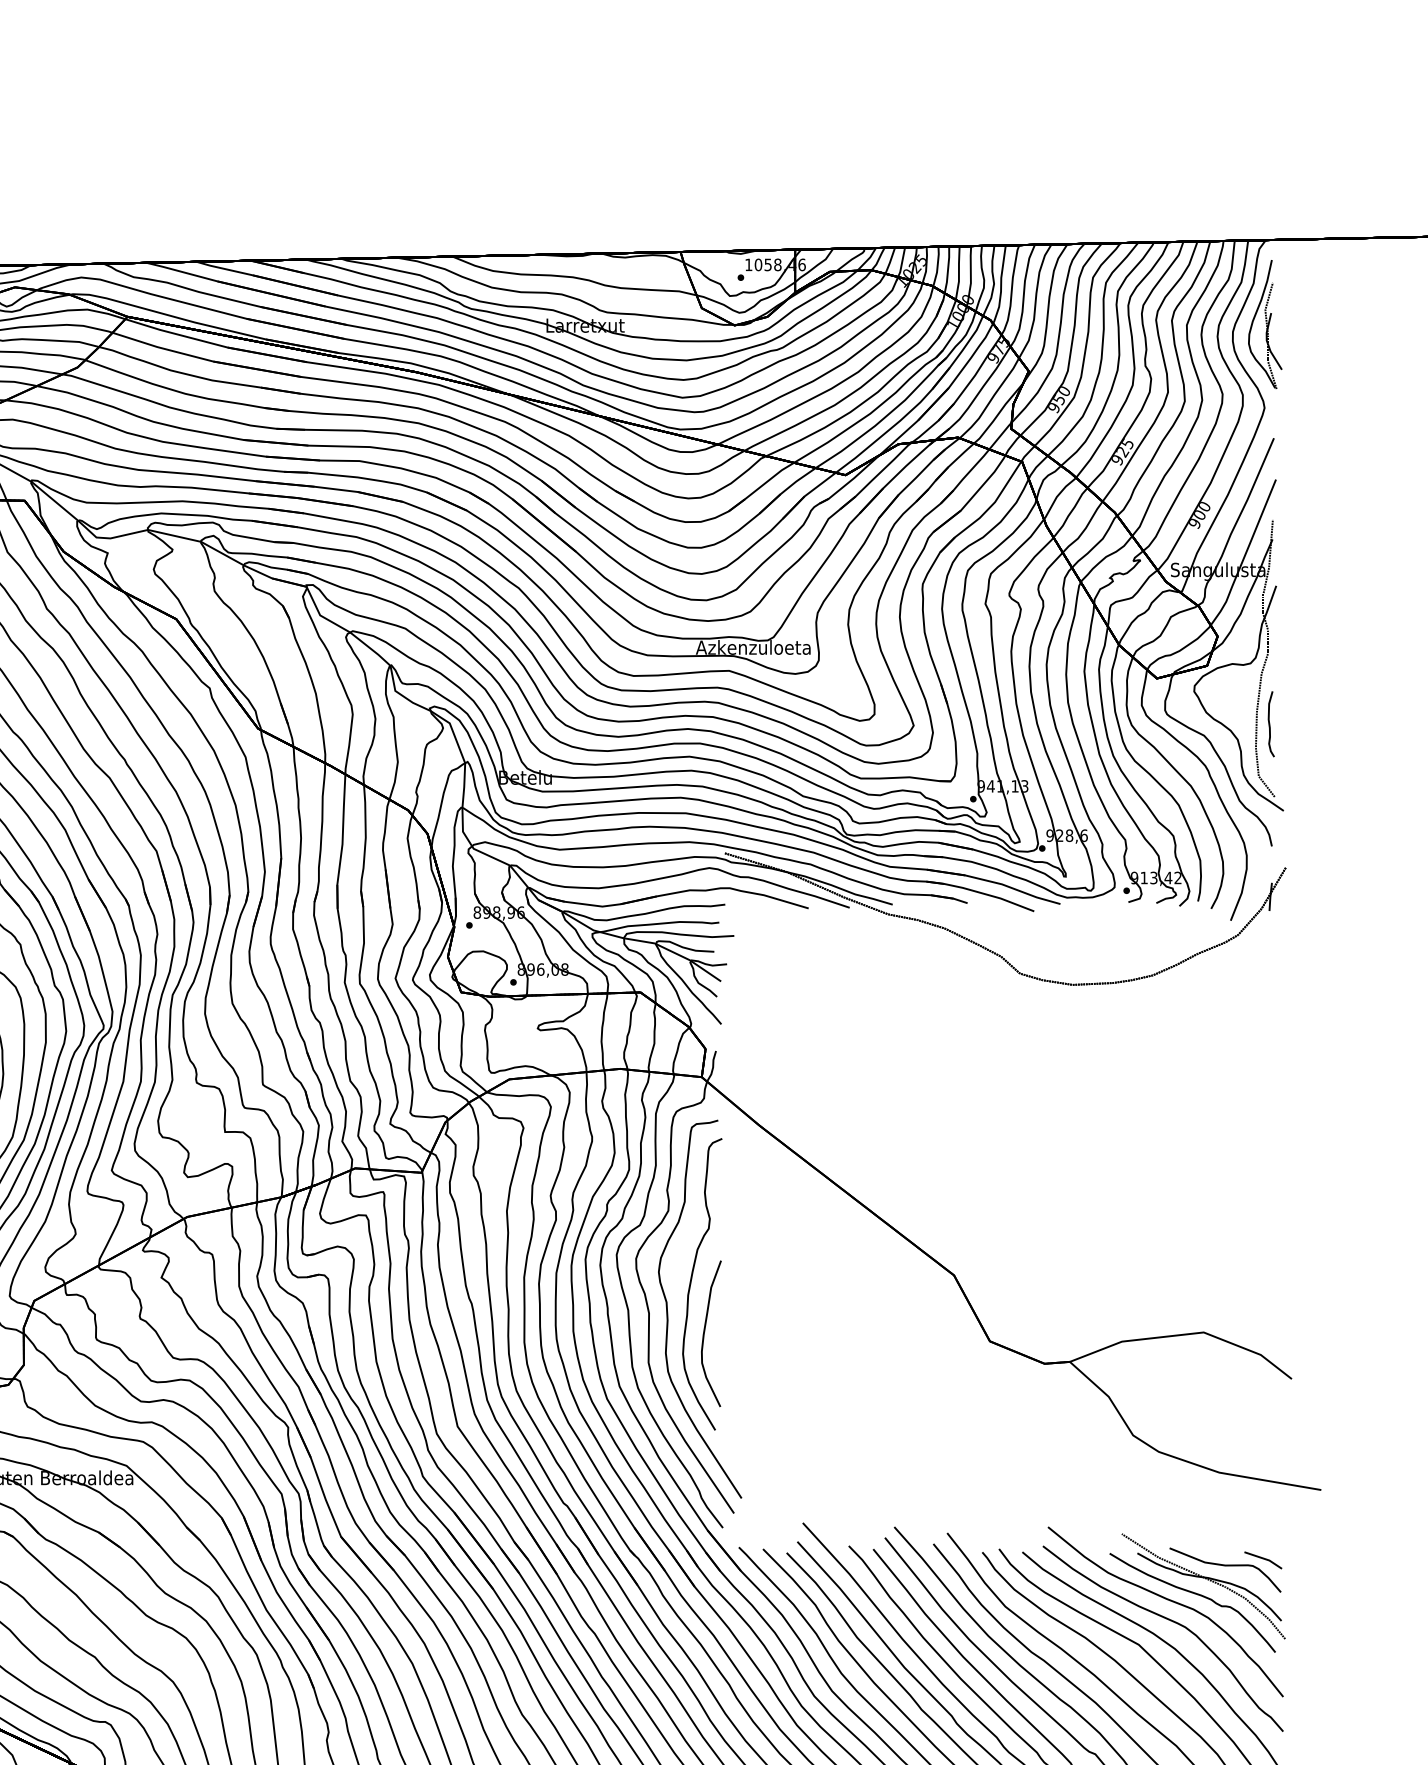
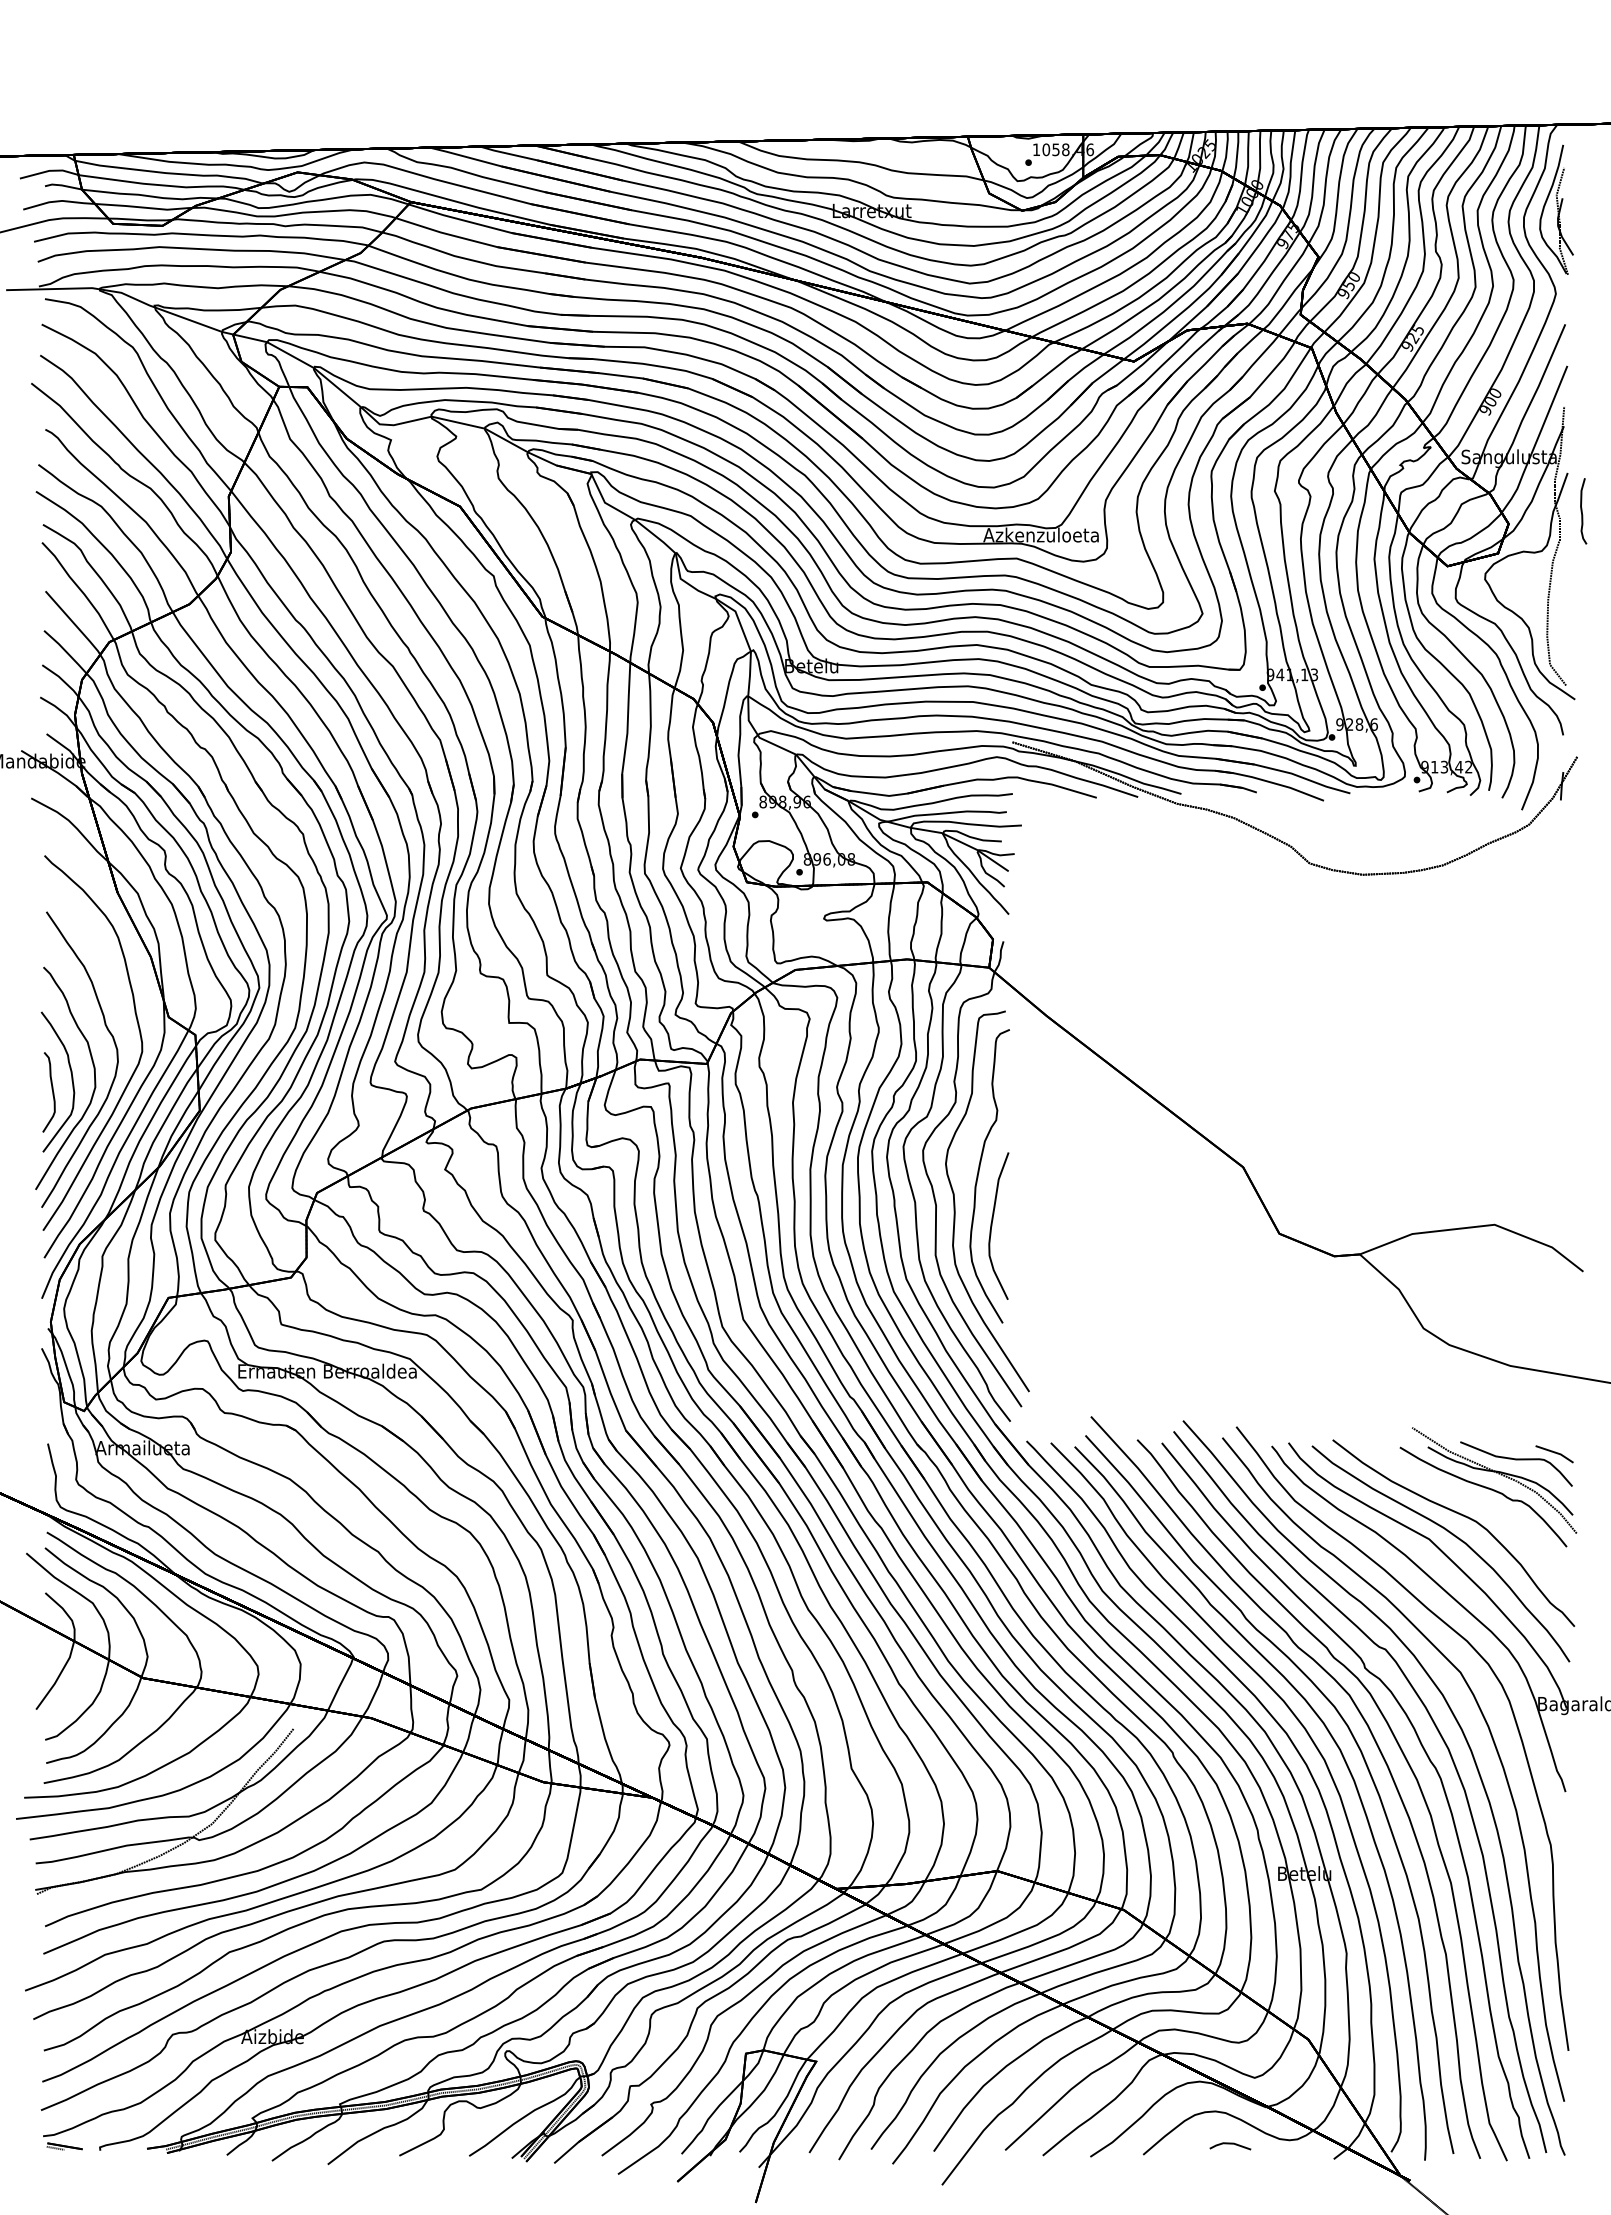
curve: (1270, 724) -> (1582, 511), moved
curve: (1171, 1602) -> (1462, 1496), removed

